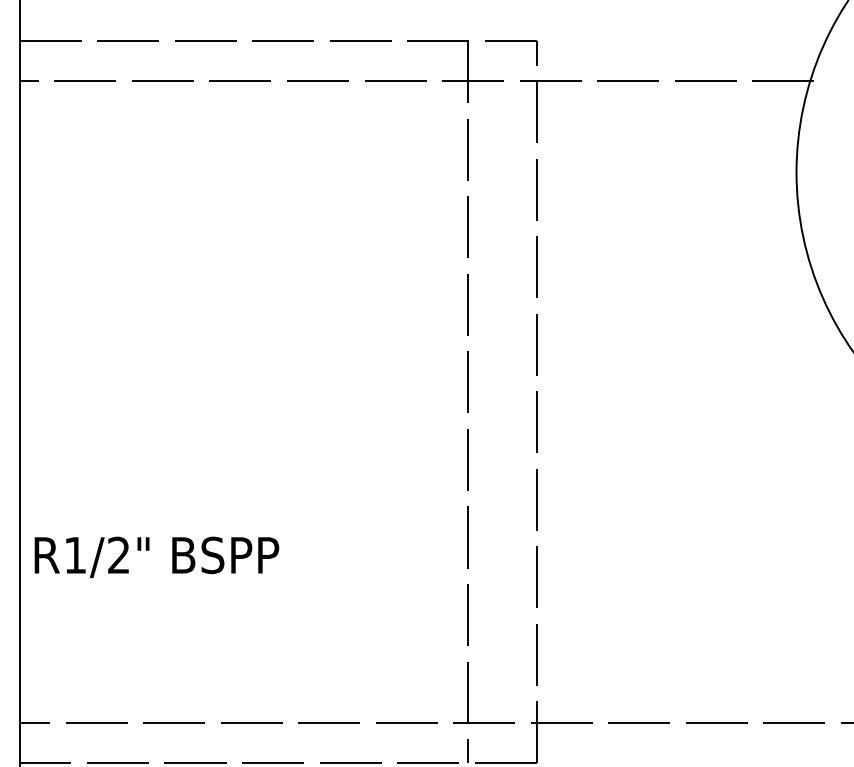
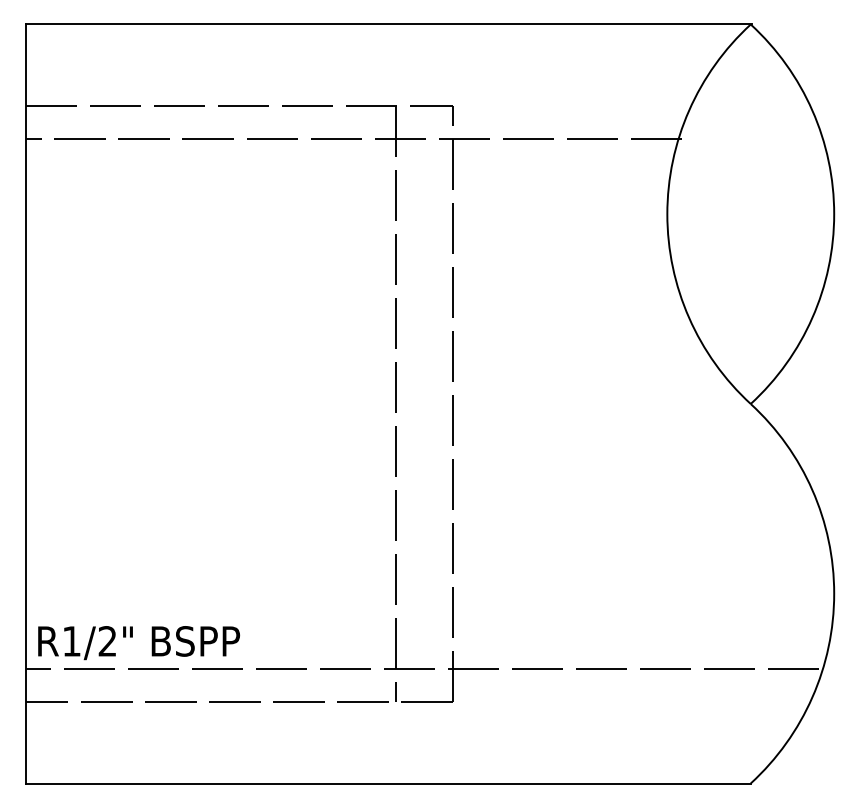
text: (156, 557) -> (138, 643), moved

